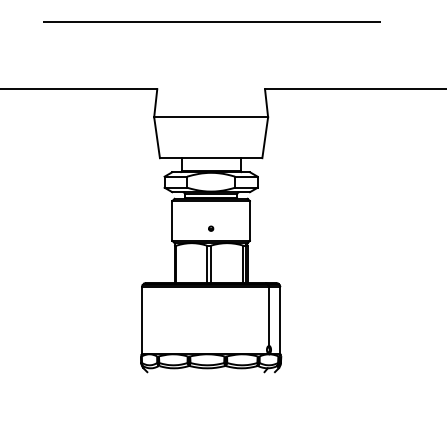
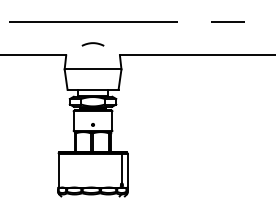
curve: (209, 65) -> (92, 43), added

